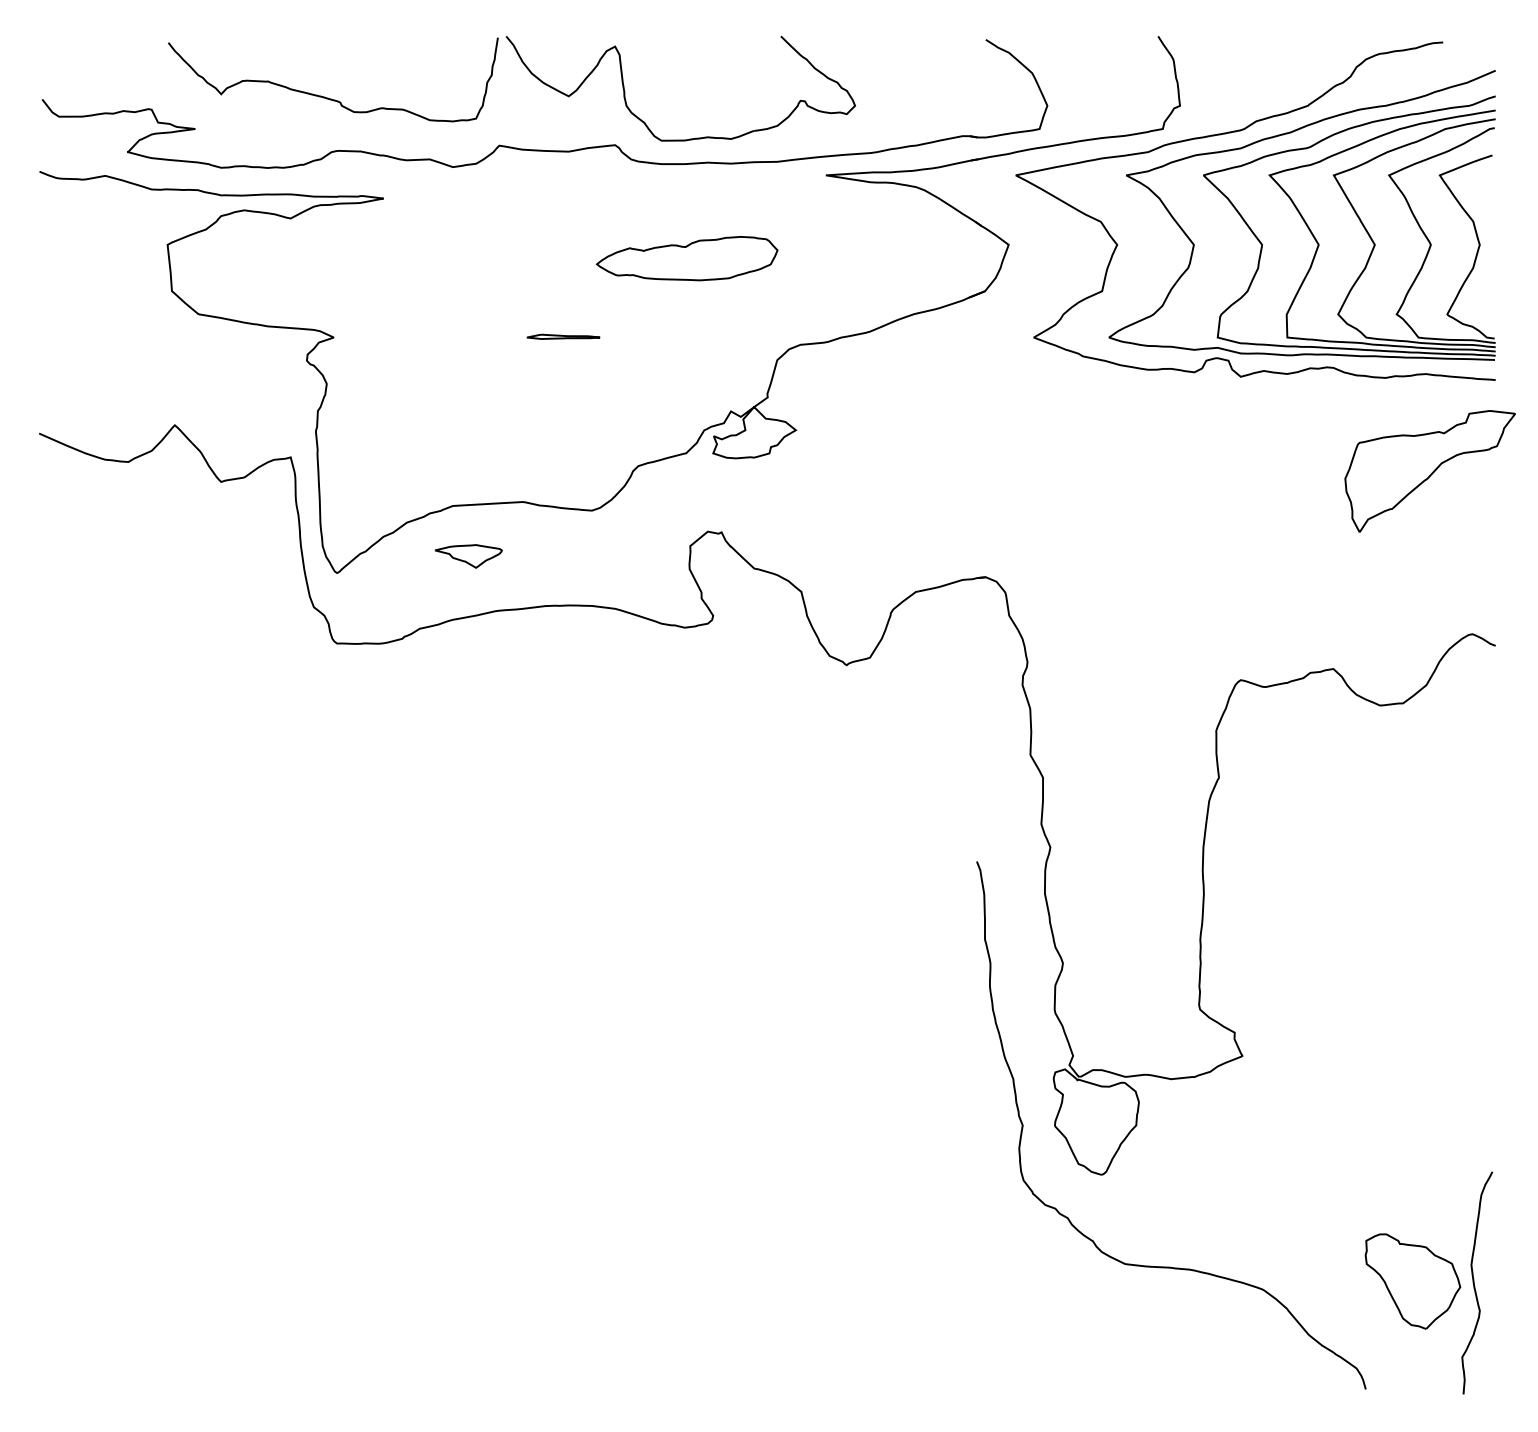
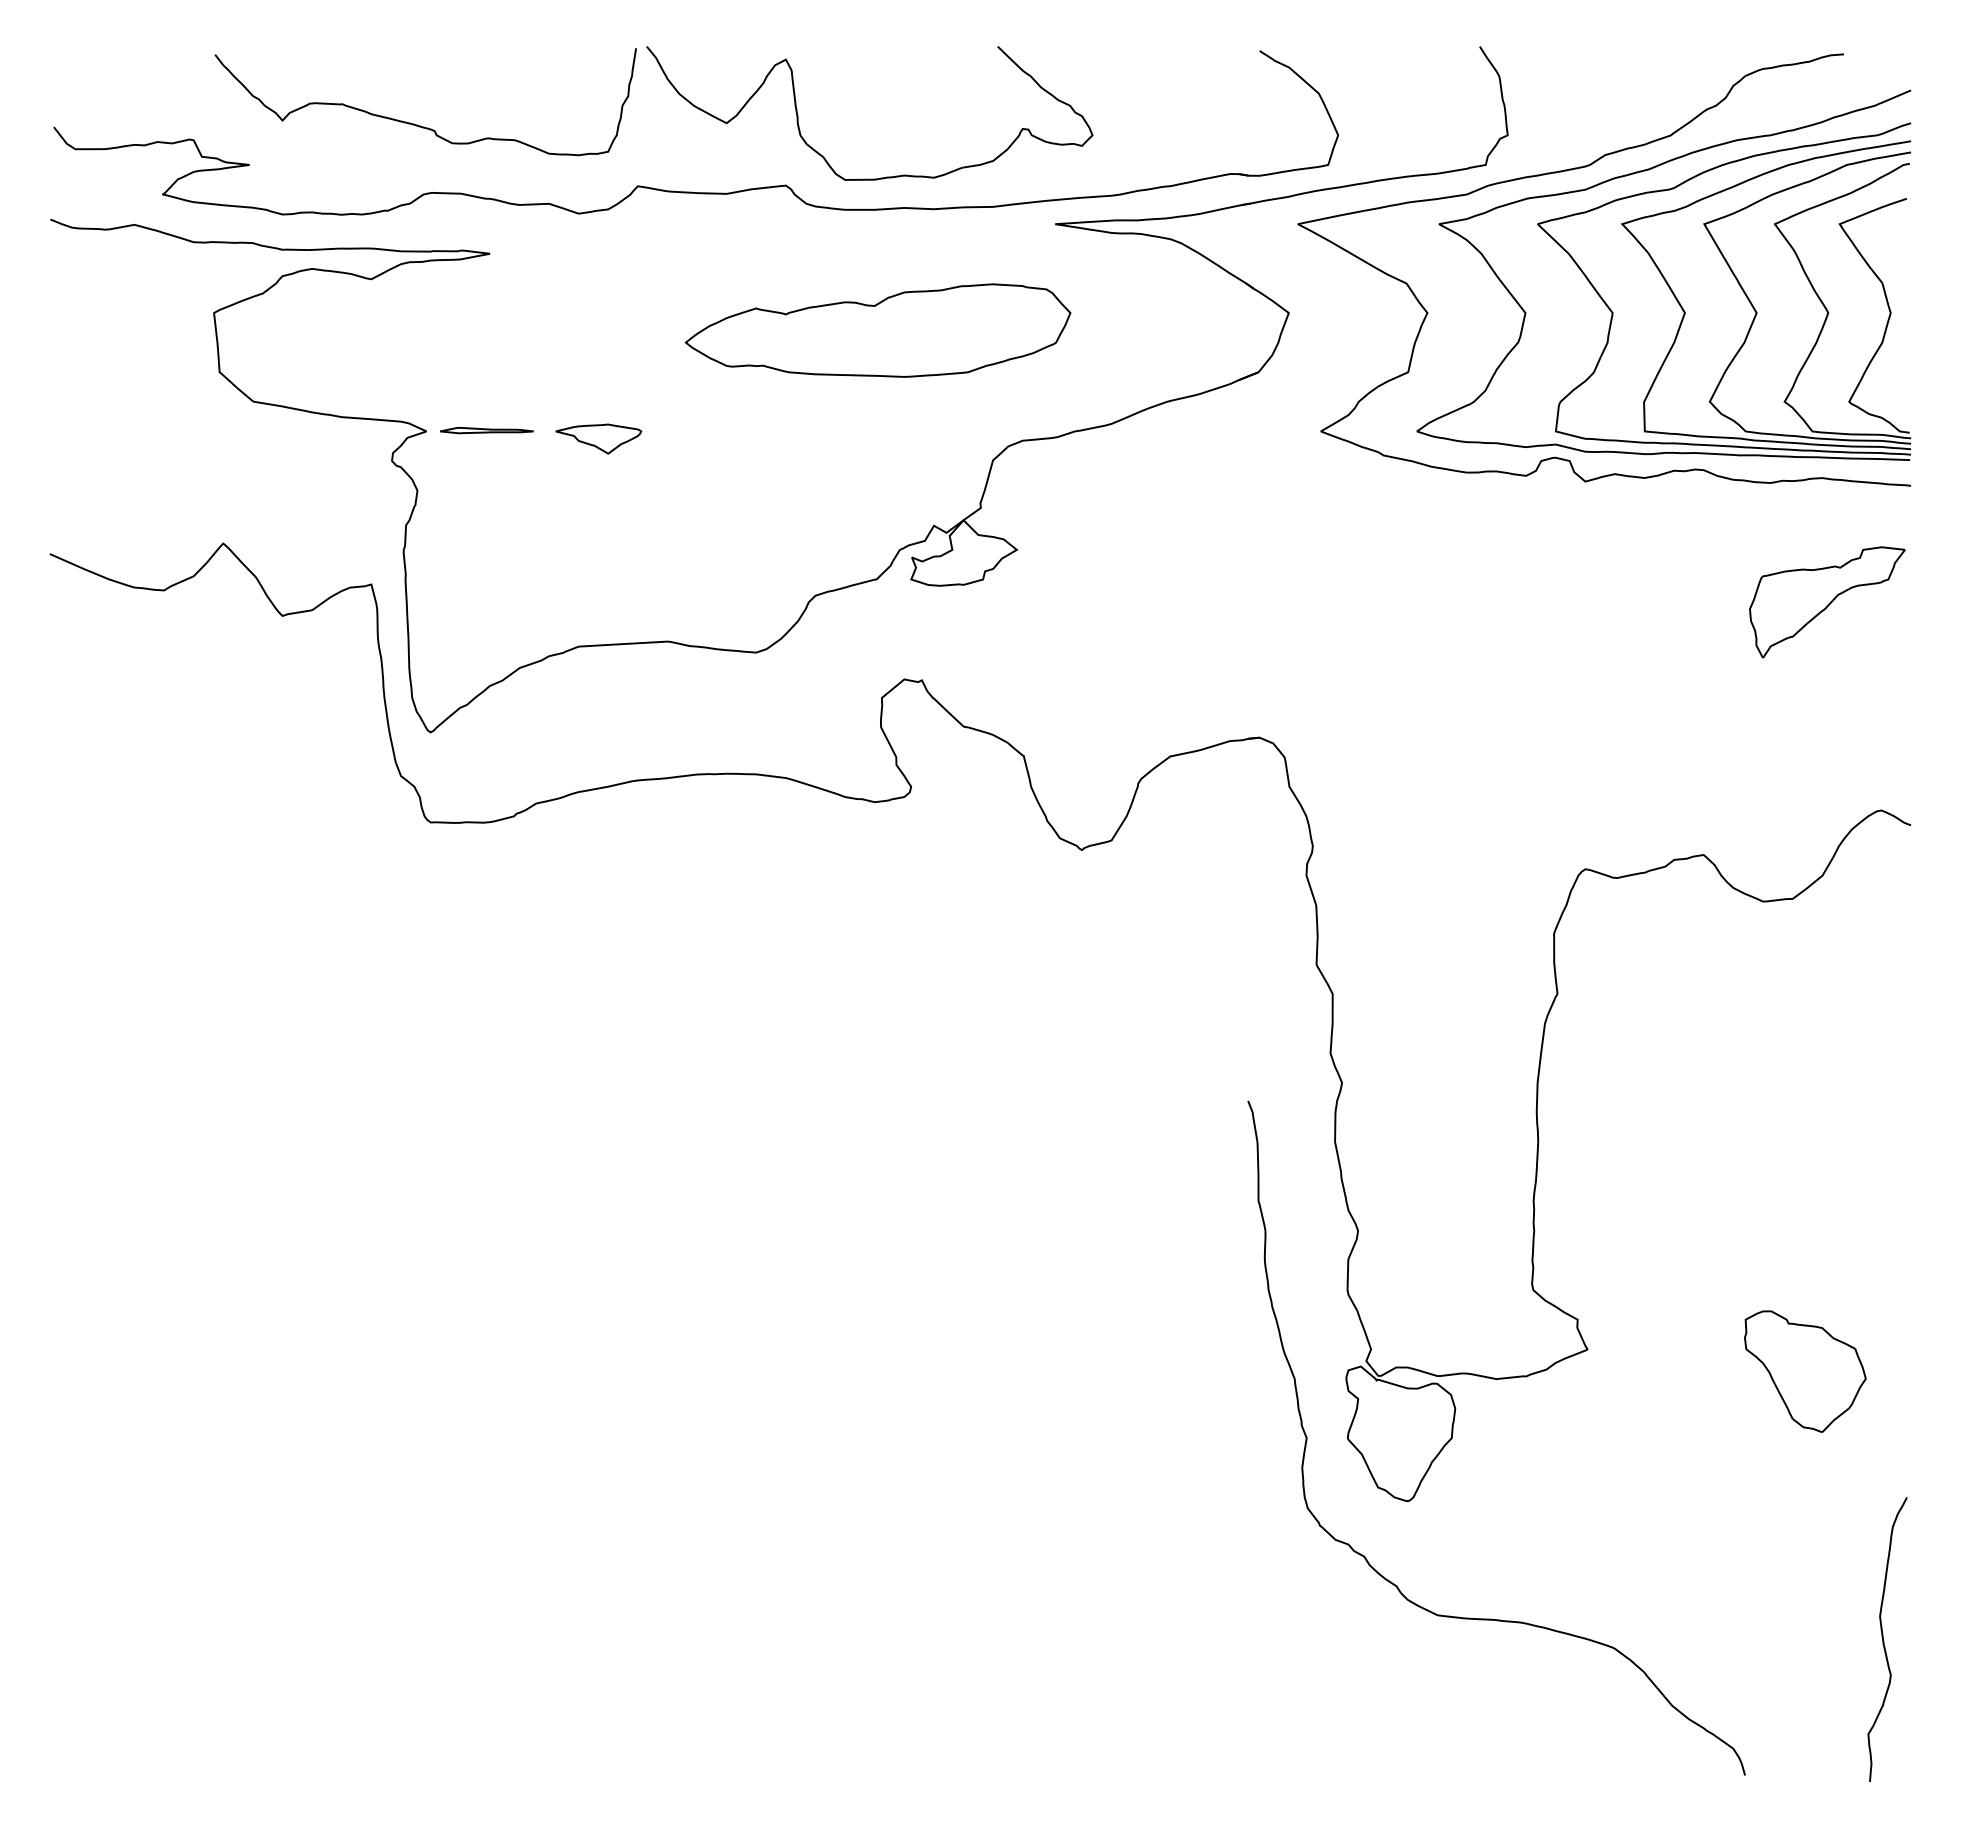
part: (686, 258) -> (877, 330), size x1.67
part: (563, 336) -> (486, 430), moved
part: (1430, 471) -> (1827, 602), size x0.71
part: (468, 555) -> (598, 438), moved
part: (1413, 1281) -> (1805, 1371), moved

